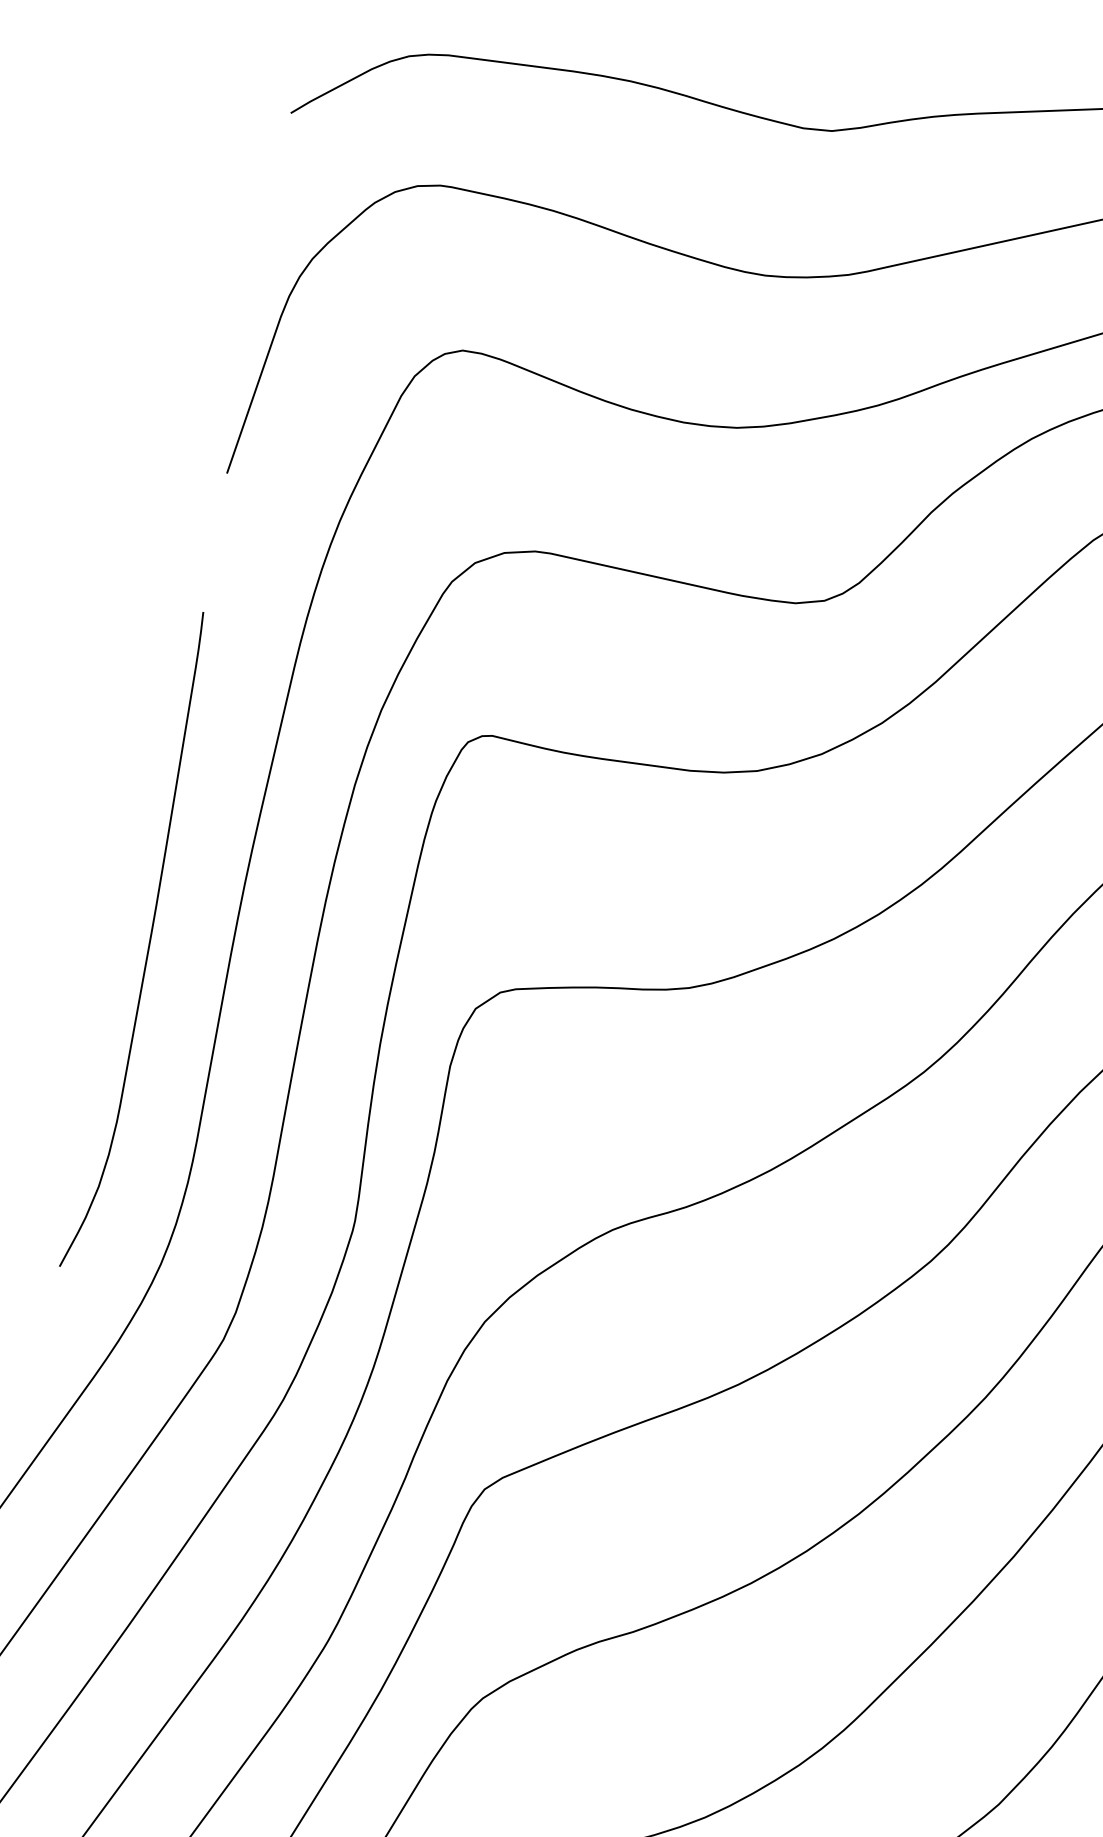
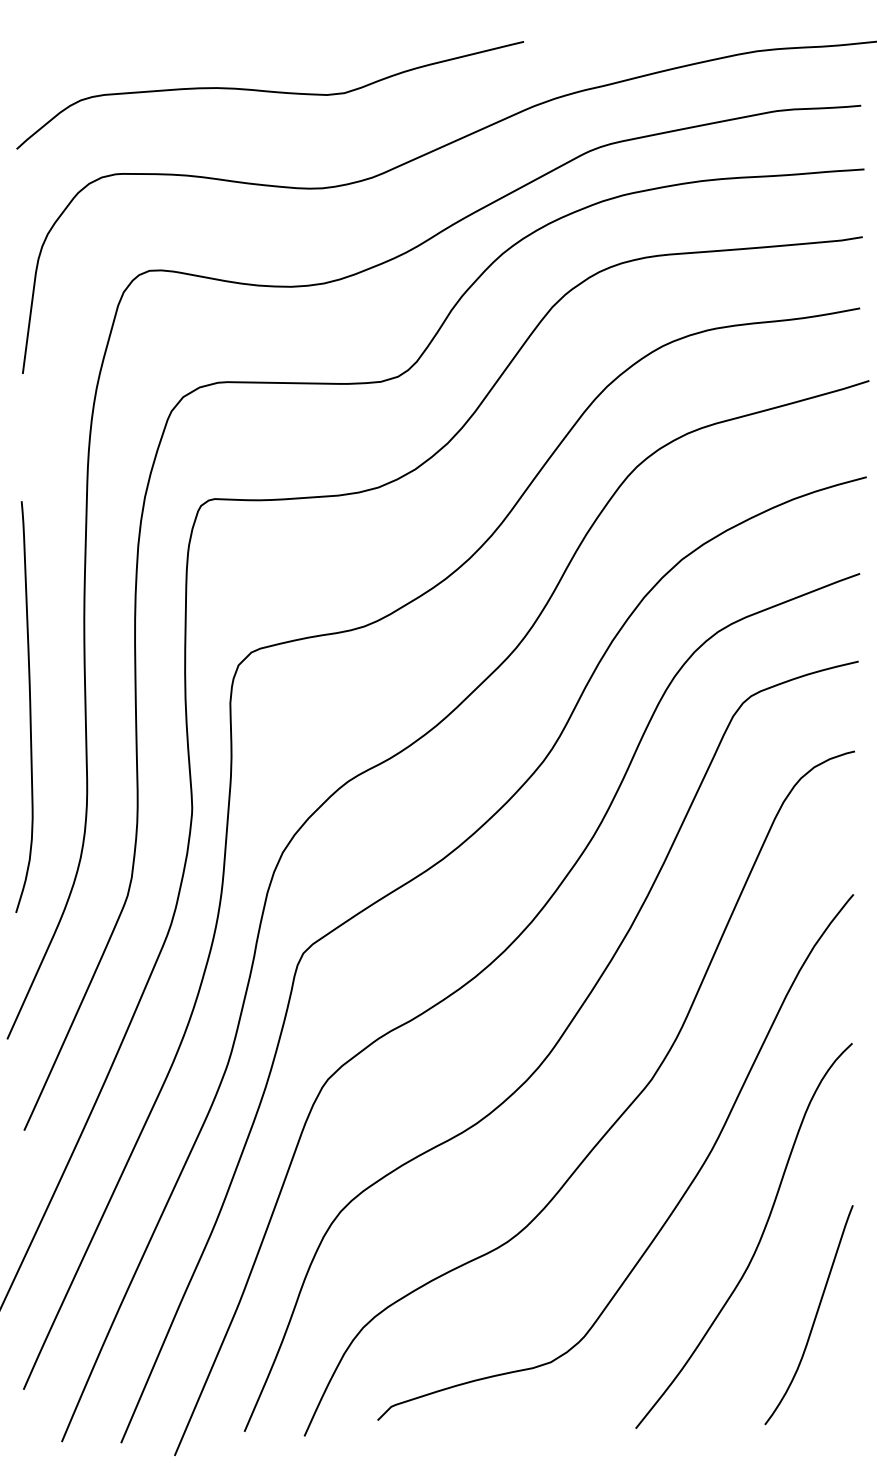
curve: (148, 941) -> (29, 706), moved

